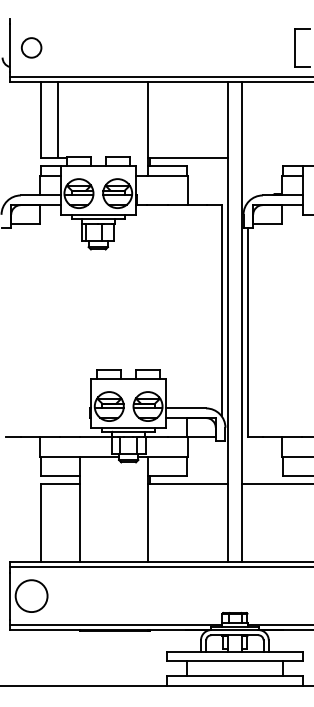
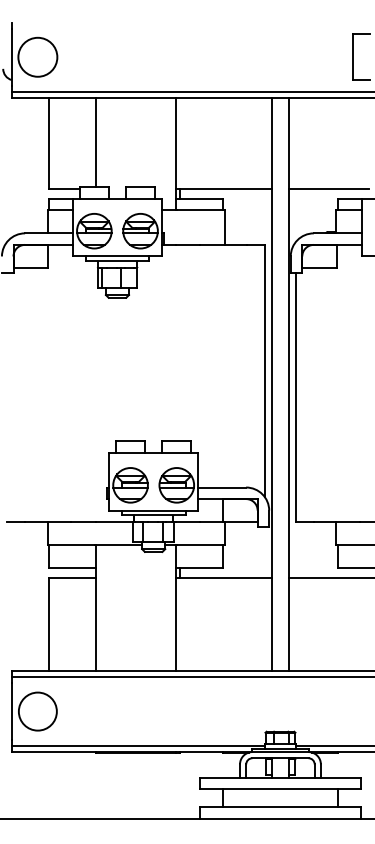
circle: (31, 47) -> (37, 56), size x1.67
line: (57, 118) -> (95, 141), moved
line: (275, 158) -> (328, 189), added

